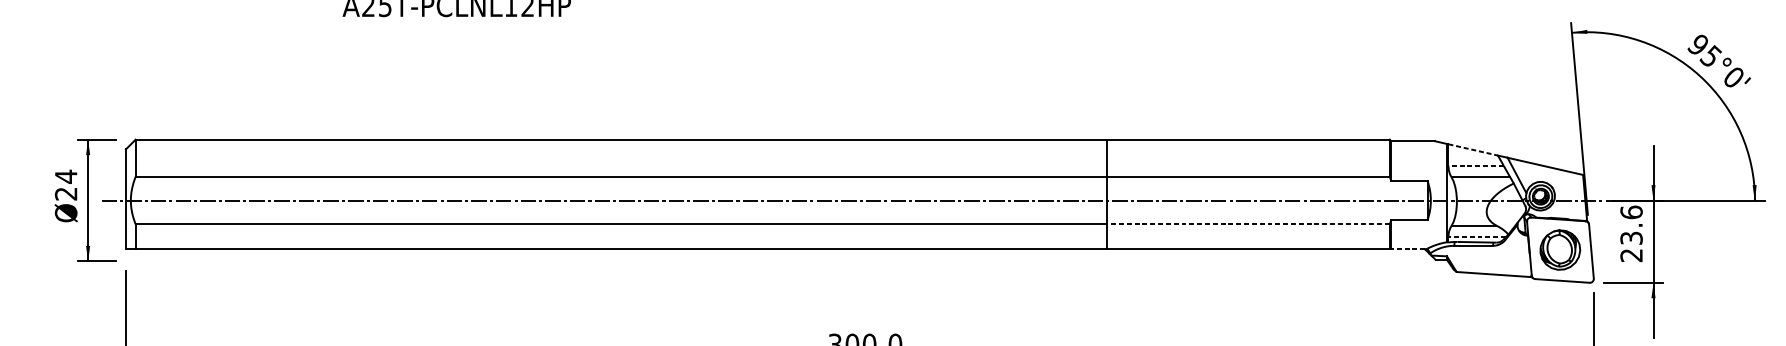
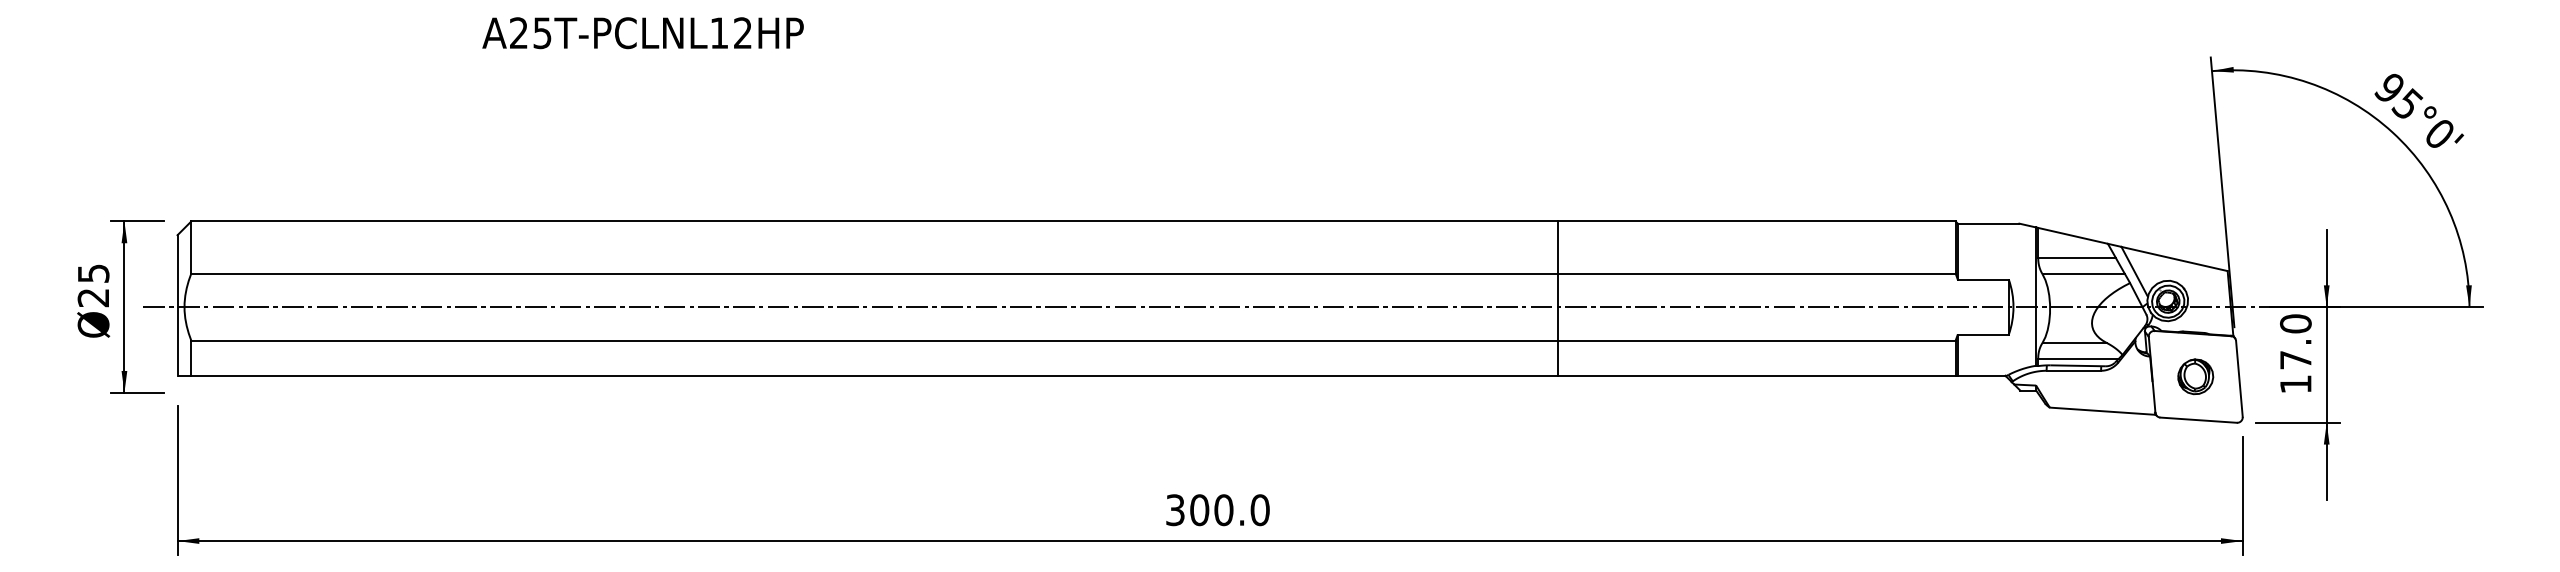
line: (1473, 149) -> (2073, 235), dashed -> solid
line: (1476, 166) -> (2077, 258), dashed -> solid
text: (66, 176) -> (93, 273), Ø24 -> Ø25
line: (1248, 224) -> (1756, 340), dashed -> solid
text: (1631, 233) -> (2295, 353), 23.6 -> 17.0
line: (1477, 237) -> (2078, 358), dashed -> solid
line: (1408, 249) -> (1981, 375), dashed -> solid
part: (1560, 249) -> (2195, 376), size x0.62

